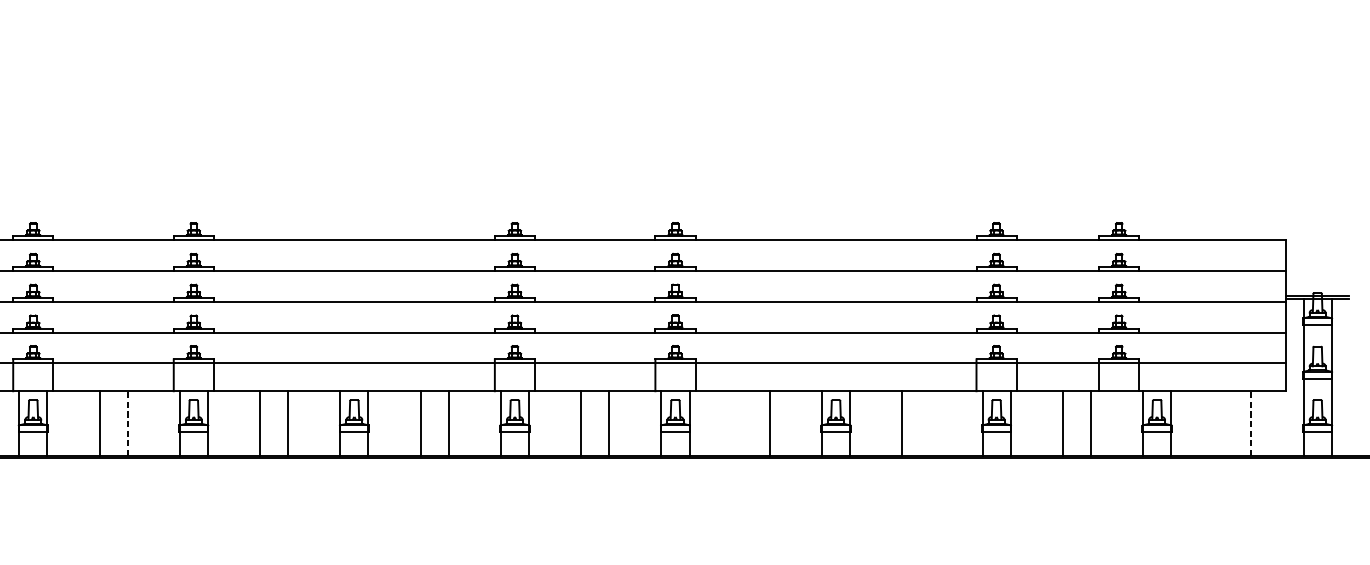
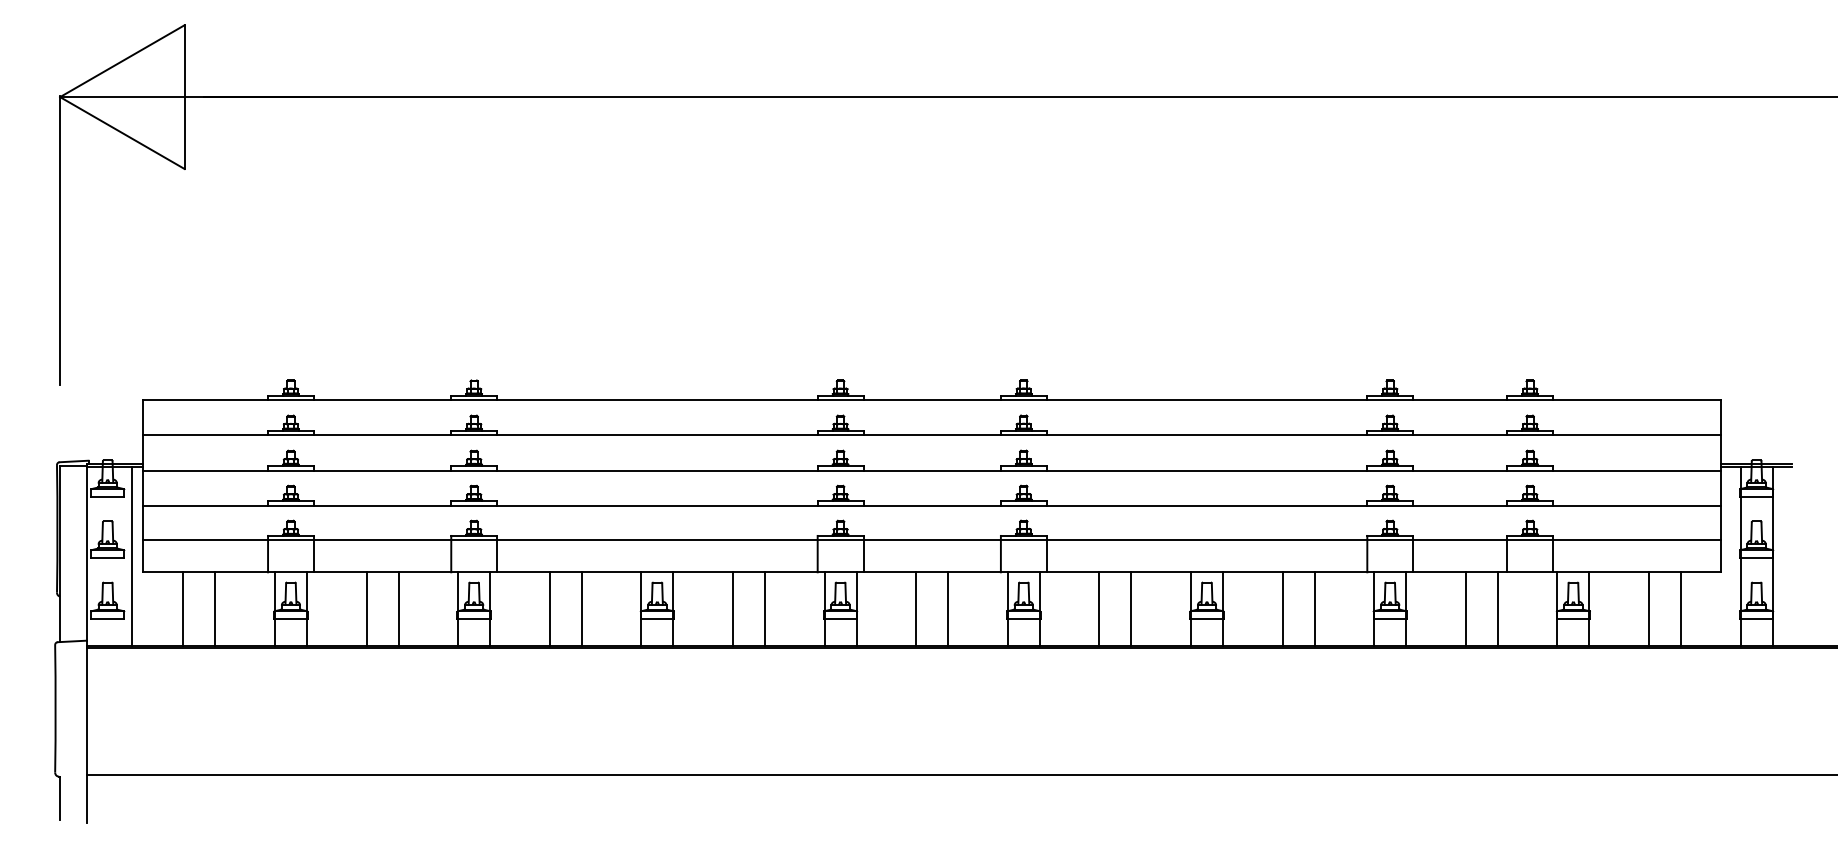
line: (127, 423) -> (398, 609), dashed -> solid
line: (741, 423) -> (1099, 609), added
line: (930, 423) -> (1314, 609), added
line: (1223, 423) -> (1649, 609), added
line: (1251, 423) -> (1681, 609), dashed -> solid

